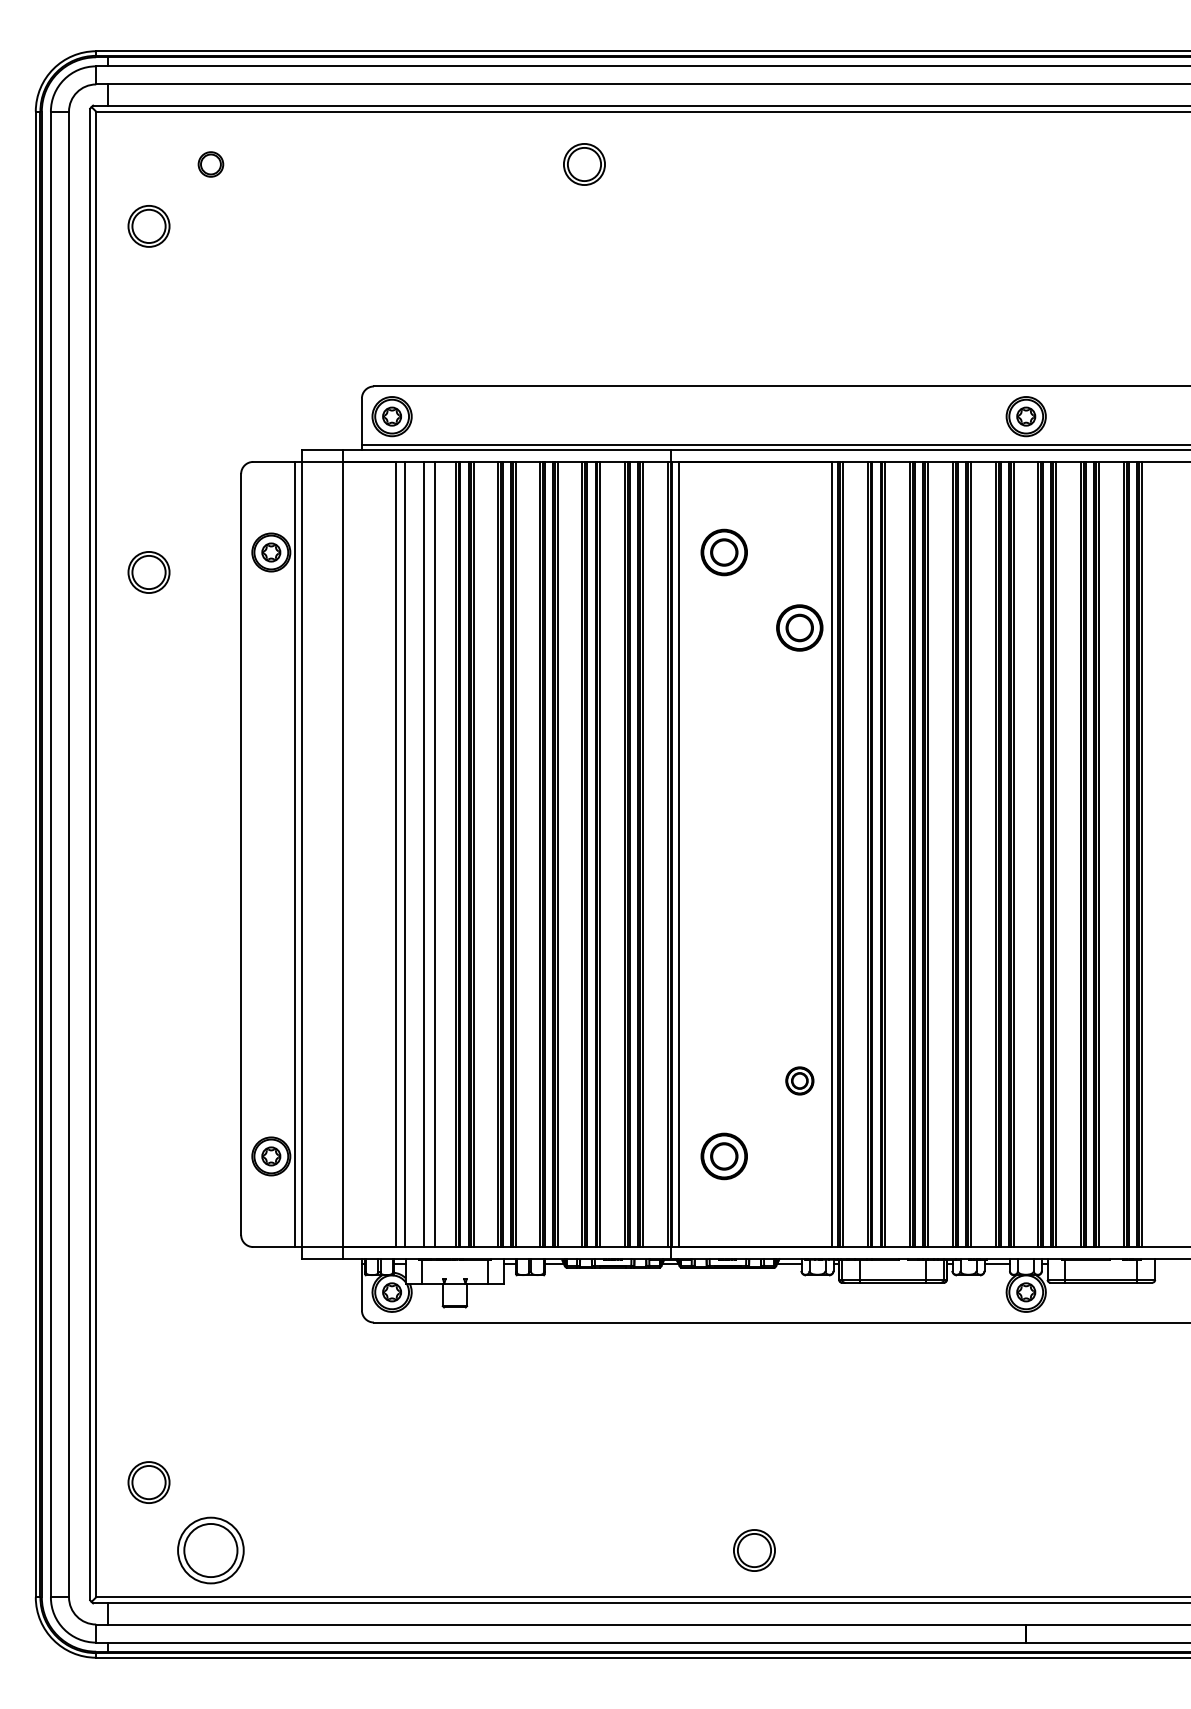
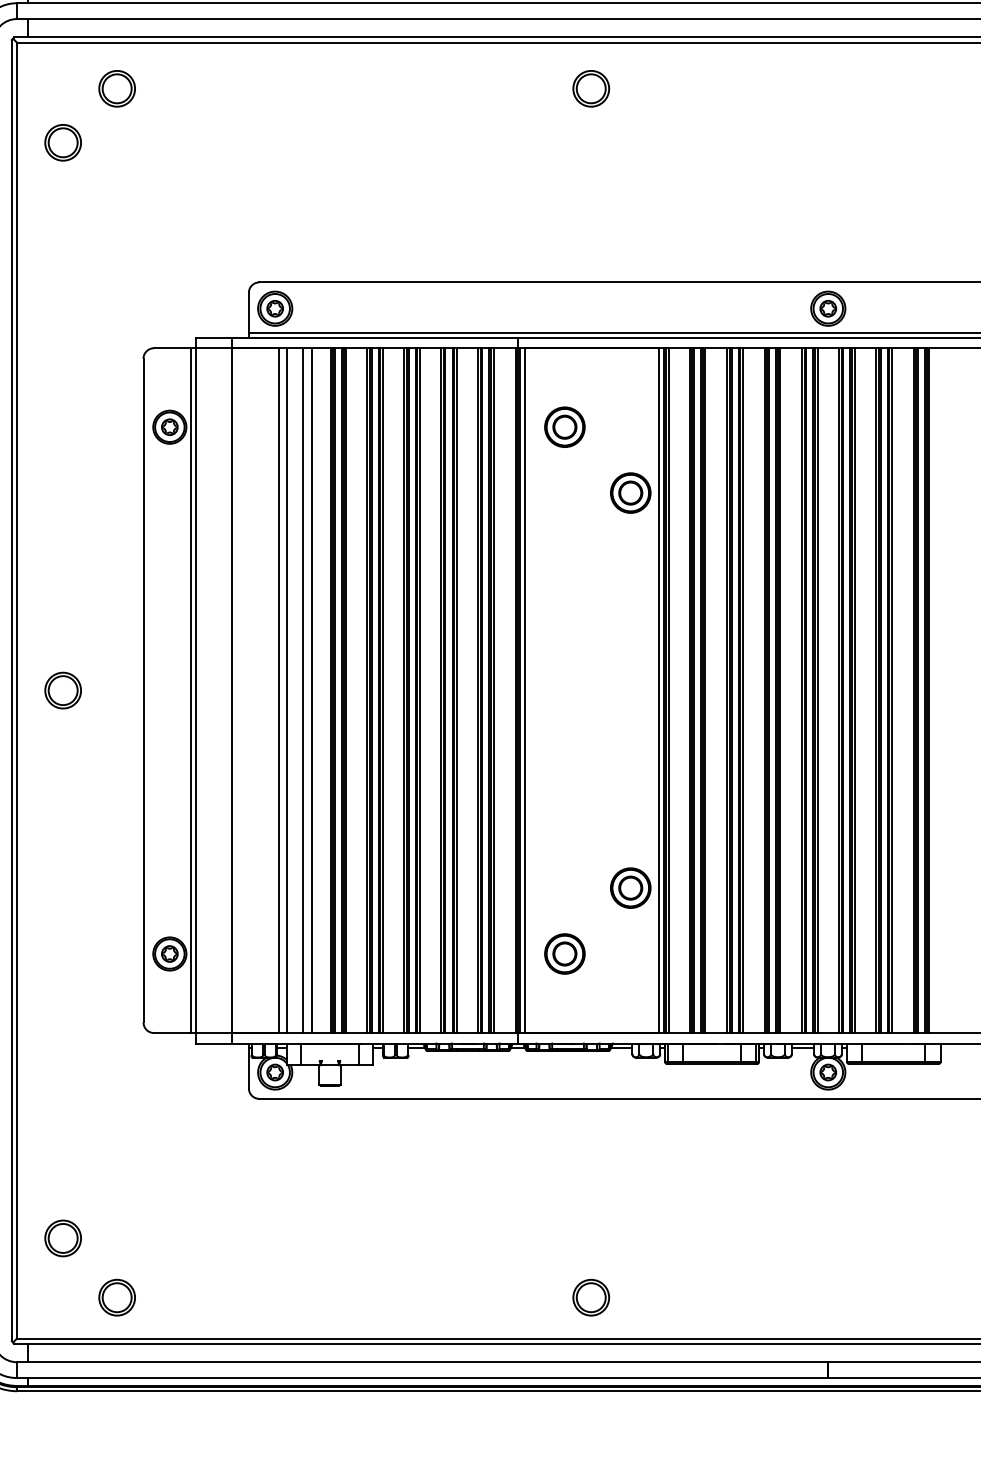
part: (210, 164) -> (116, 88), size x1.67
part: (584, 164) -> (591, 88), moved
part: (148, 572) -> (62, 690), moved
part: (799, 1080) -> (630, 887), size x1.67
part: (210, 1550) -> (116, 1297), size x0.62

